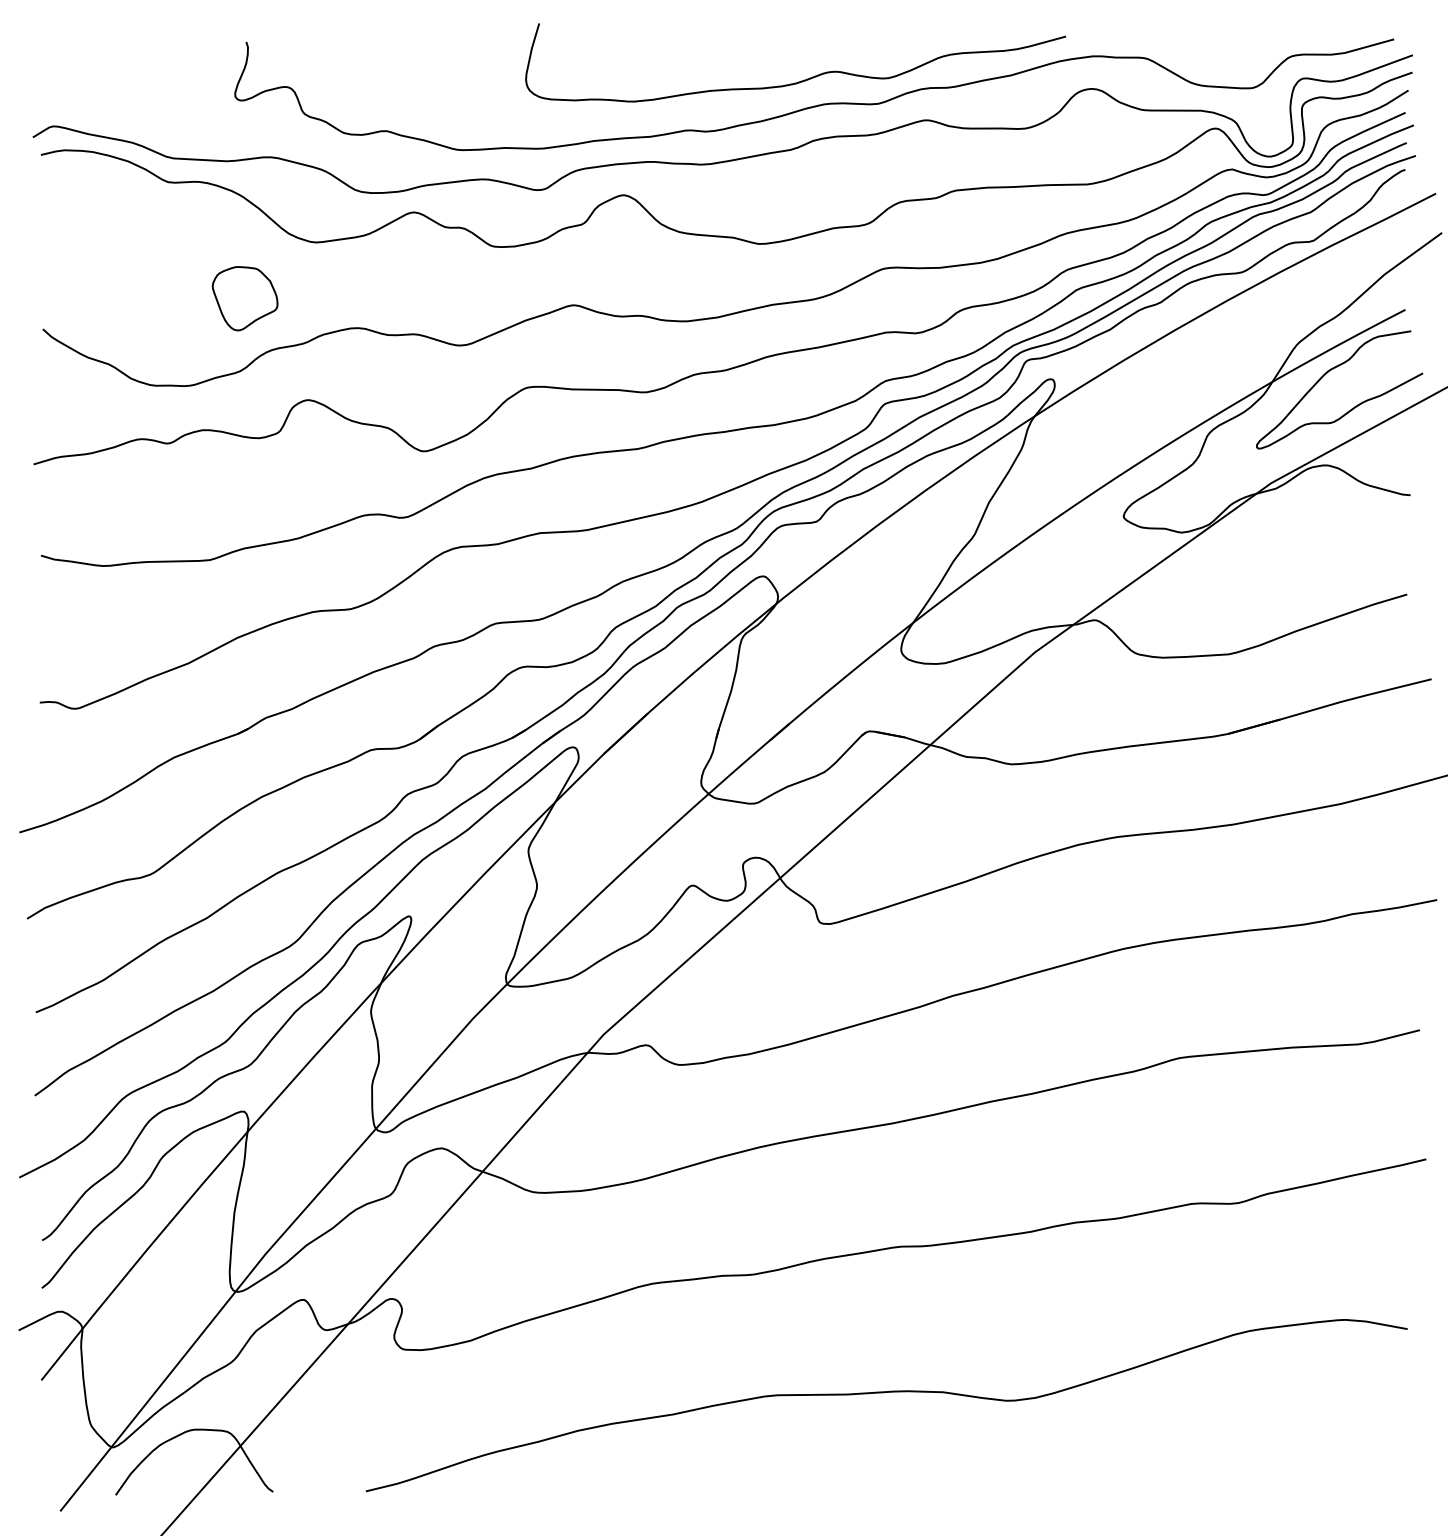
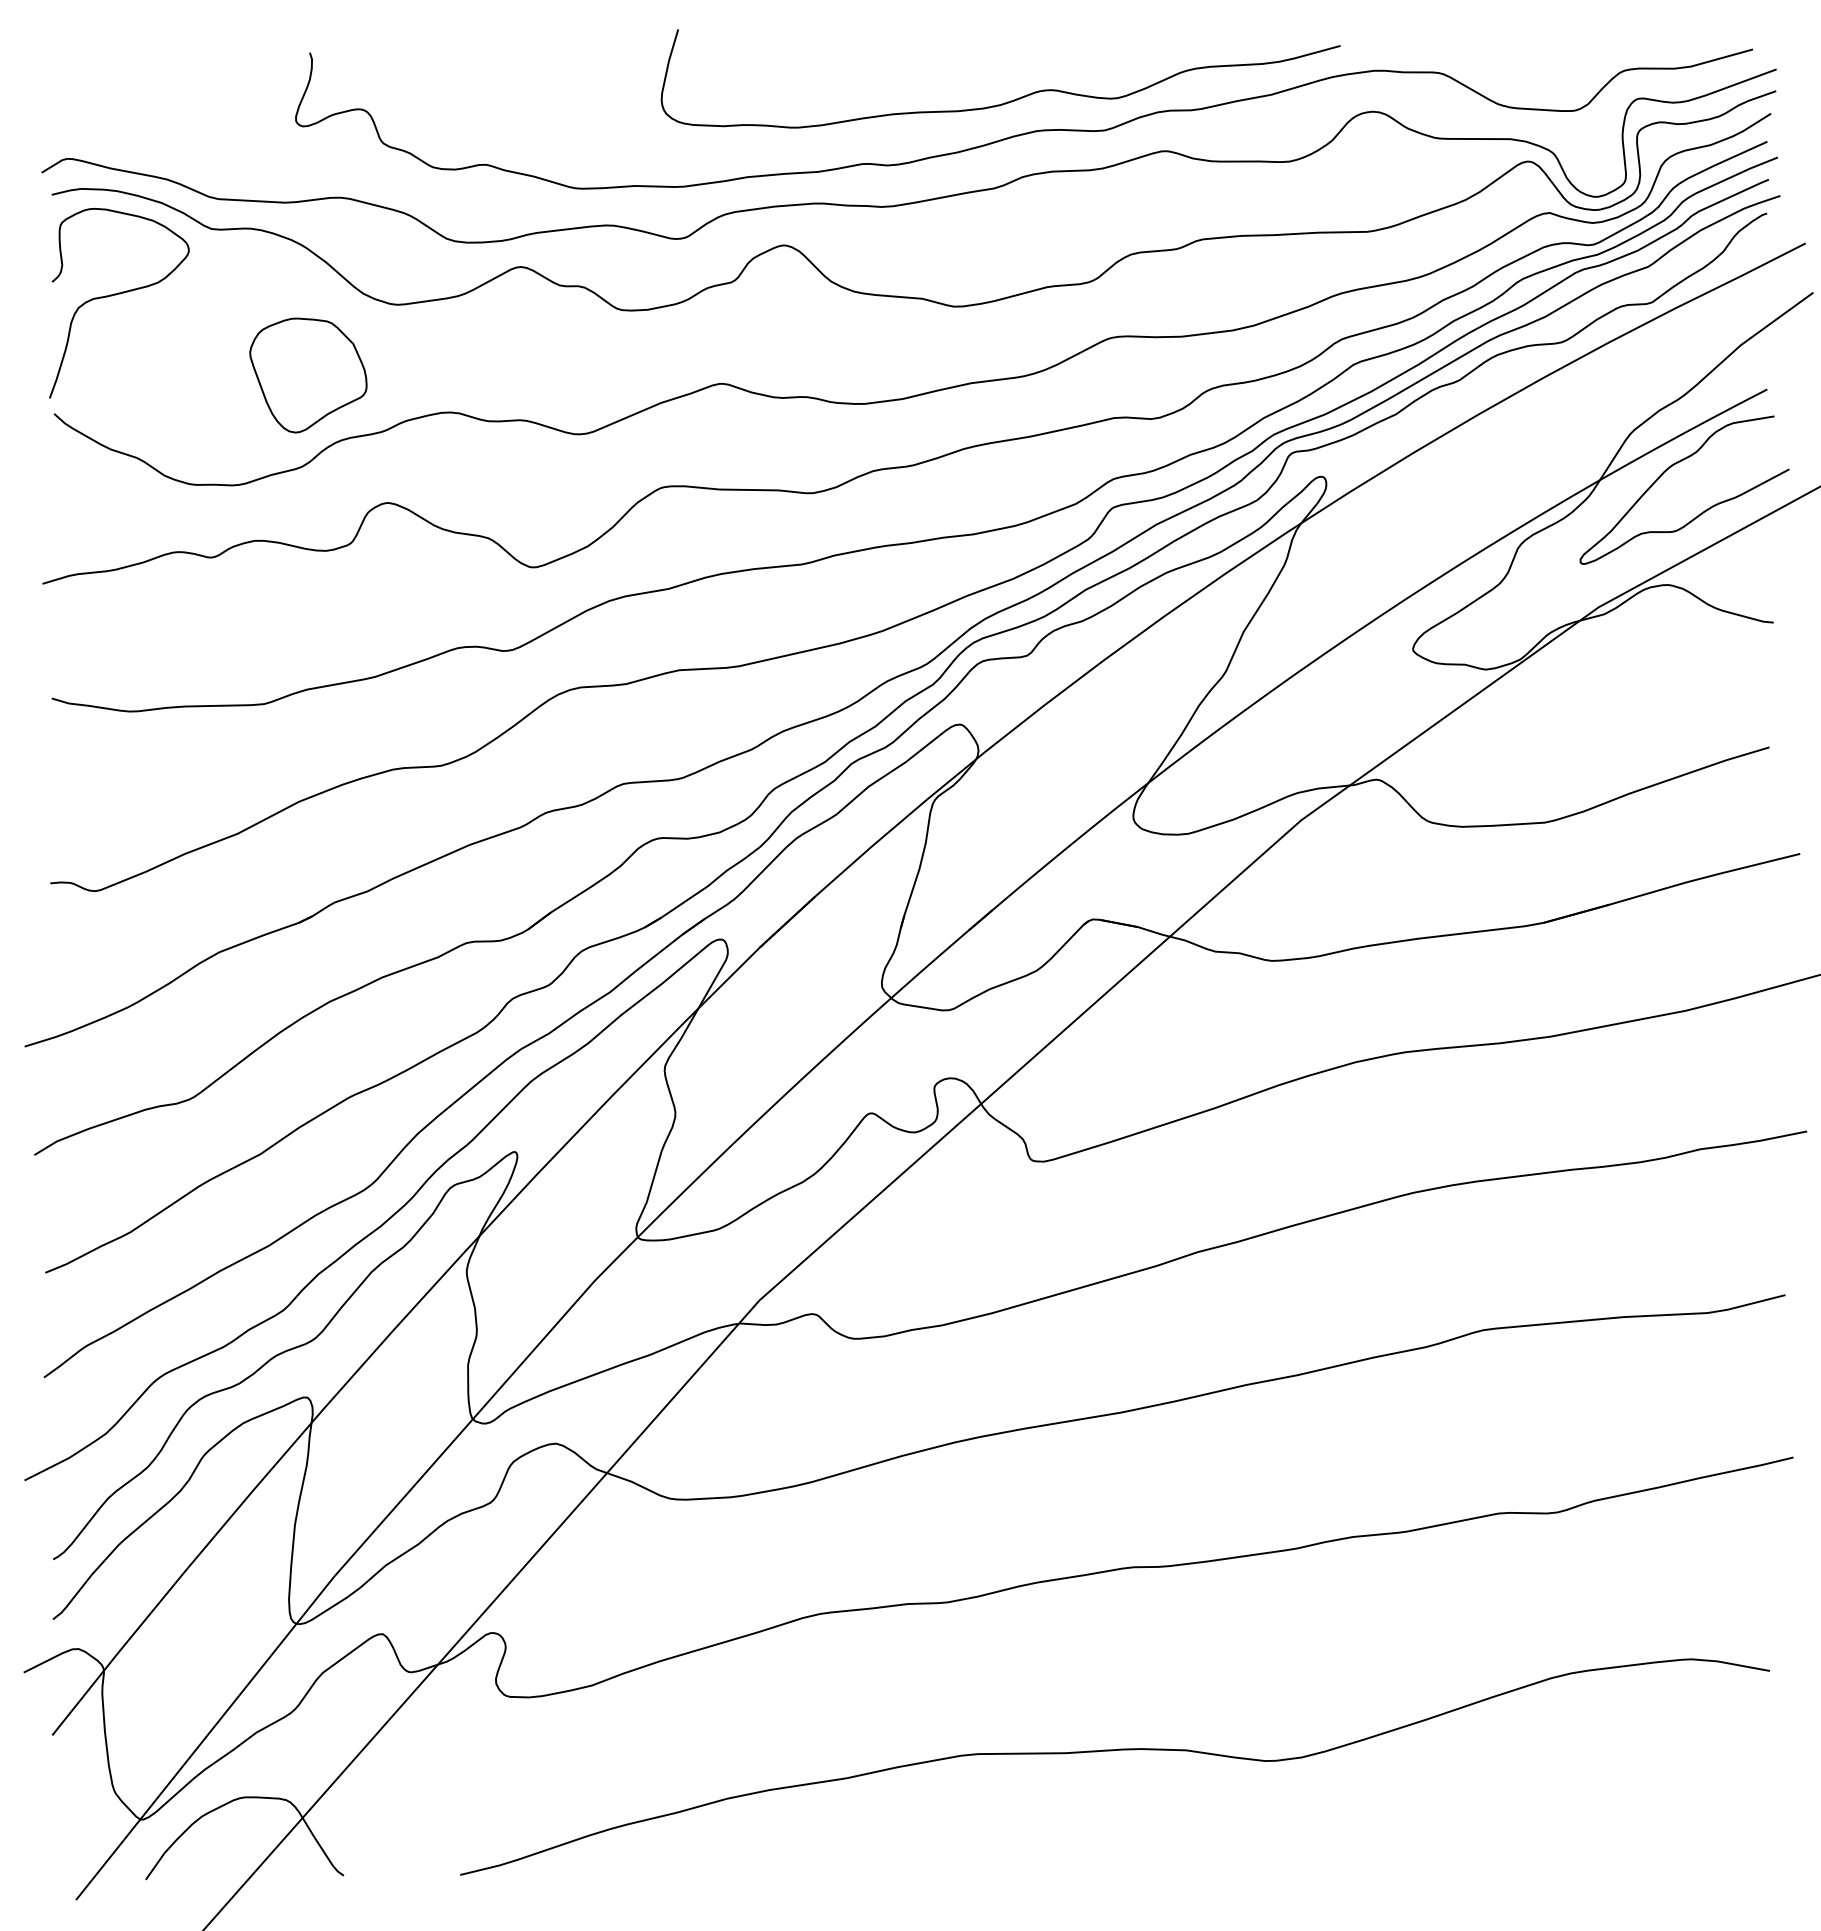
curve: (92, 235) -> (116, 295), added
part: (245, 298) -> (308, 375), size x1.43

